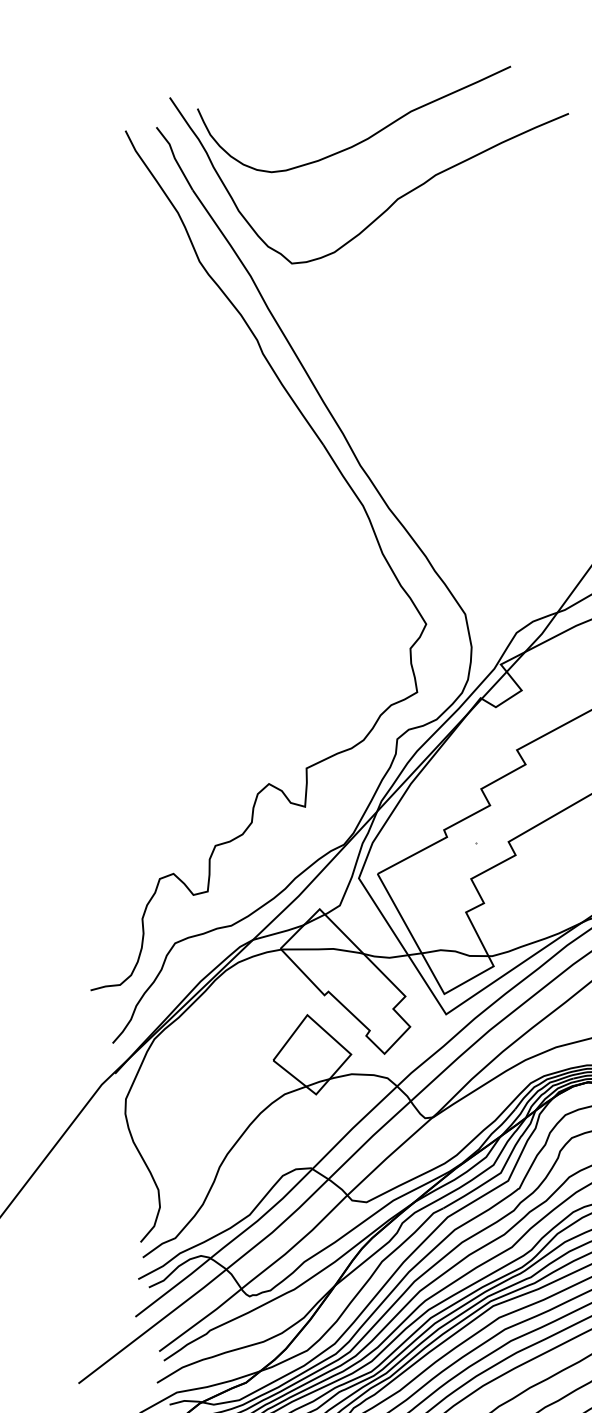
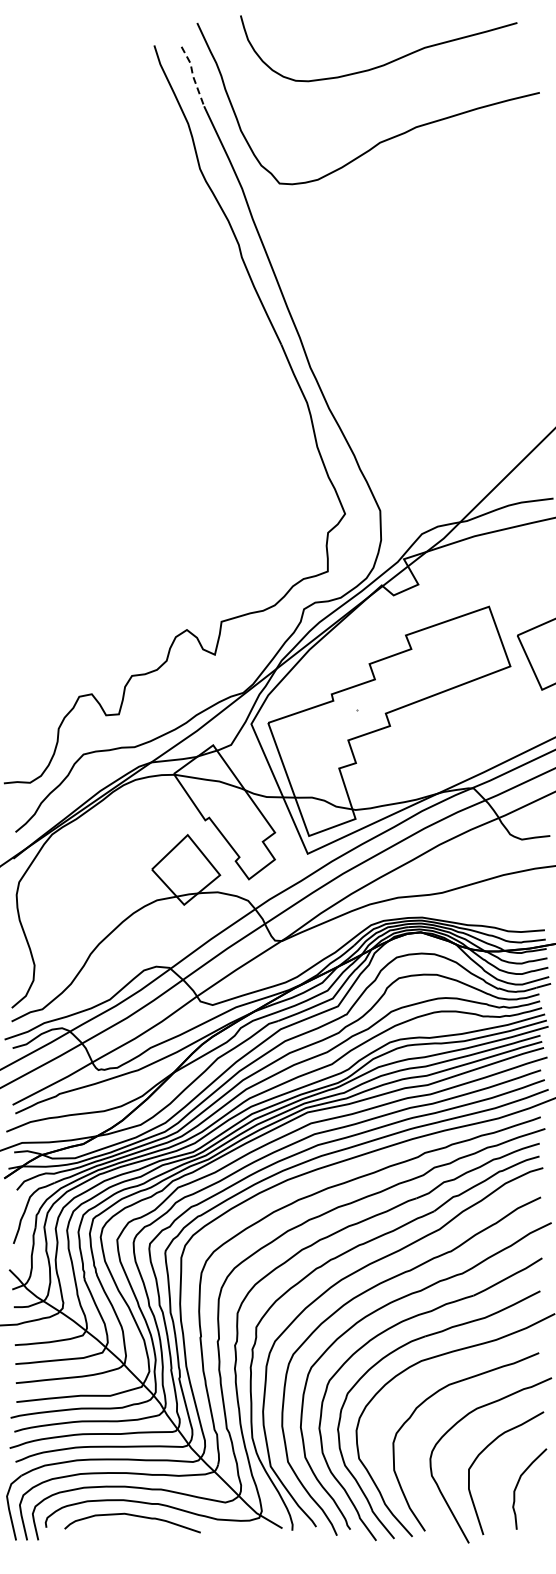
curve: (366, 138) -> (382, 64), moved
line: (175, 158) -> (193, 76), solid -> dashed

